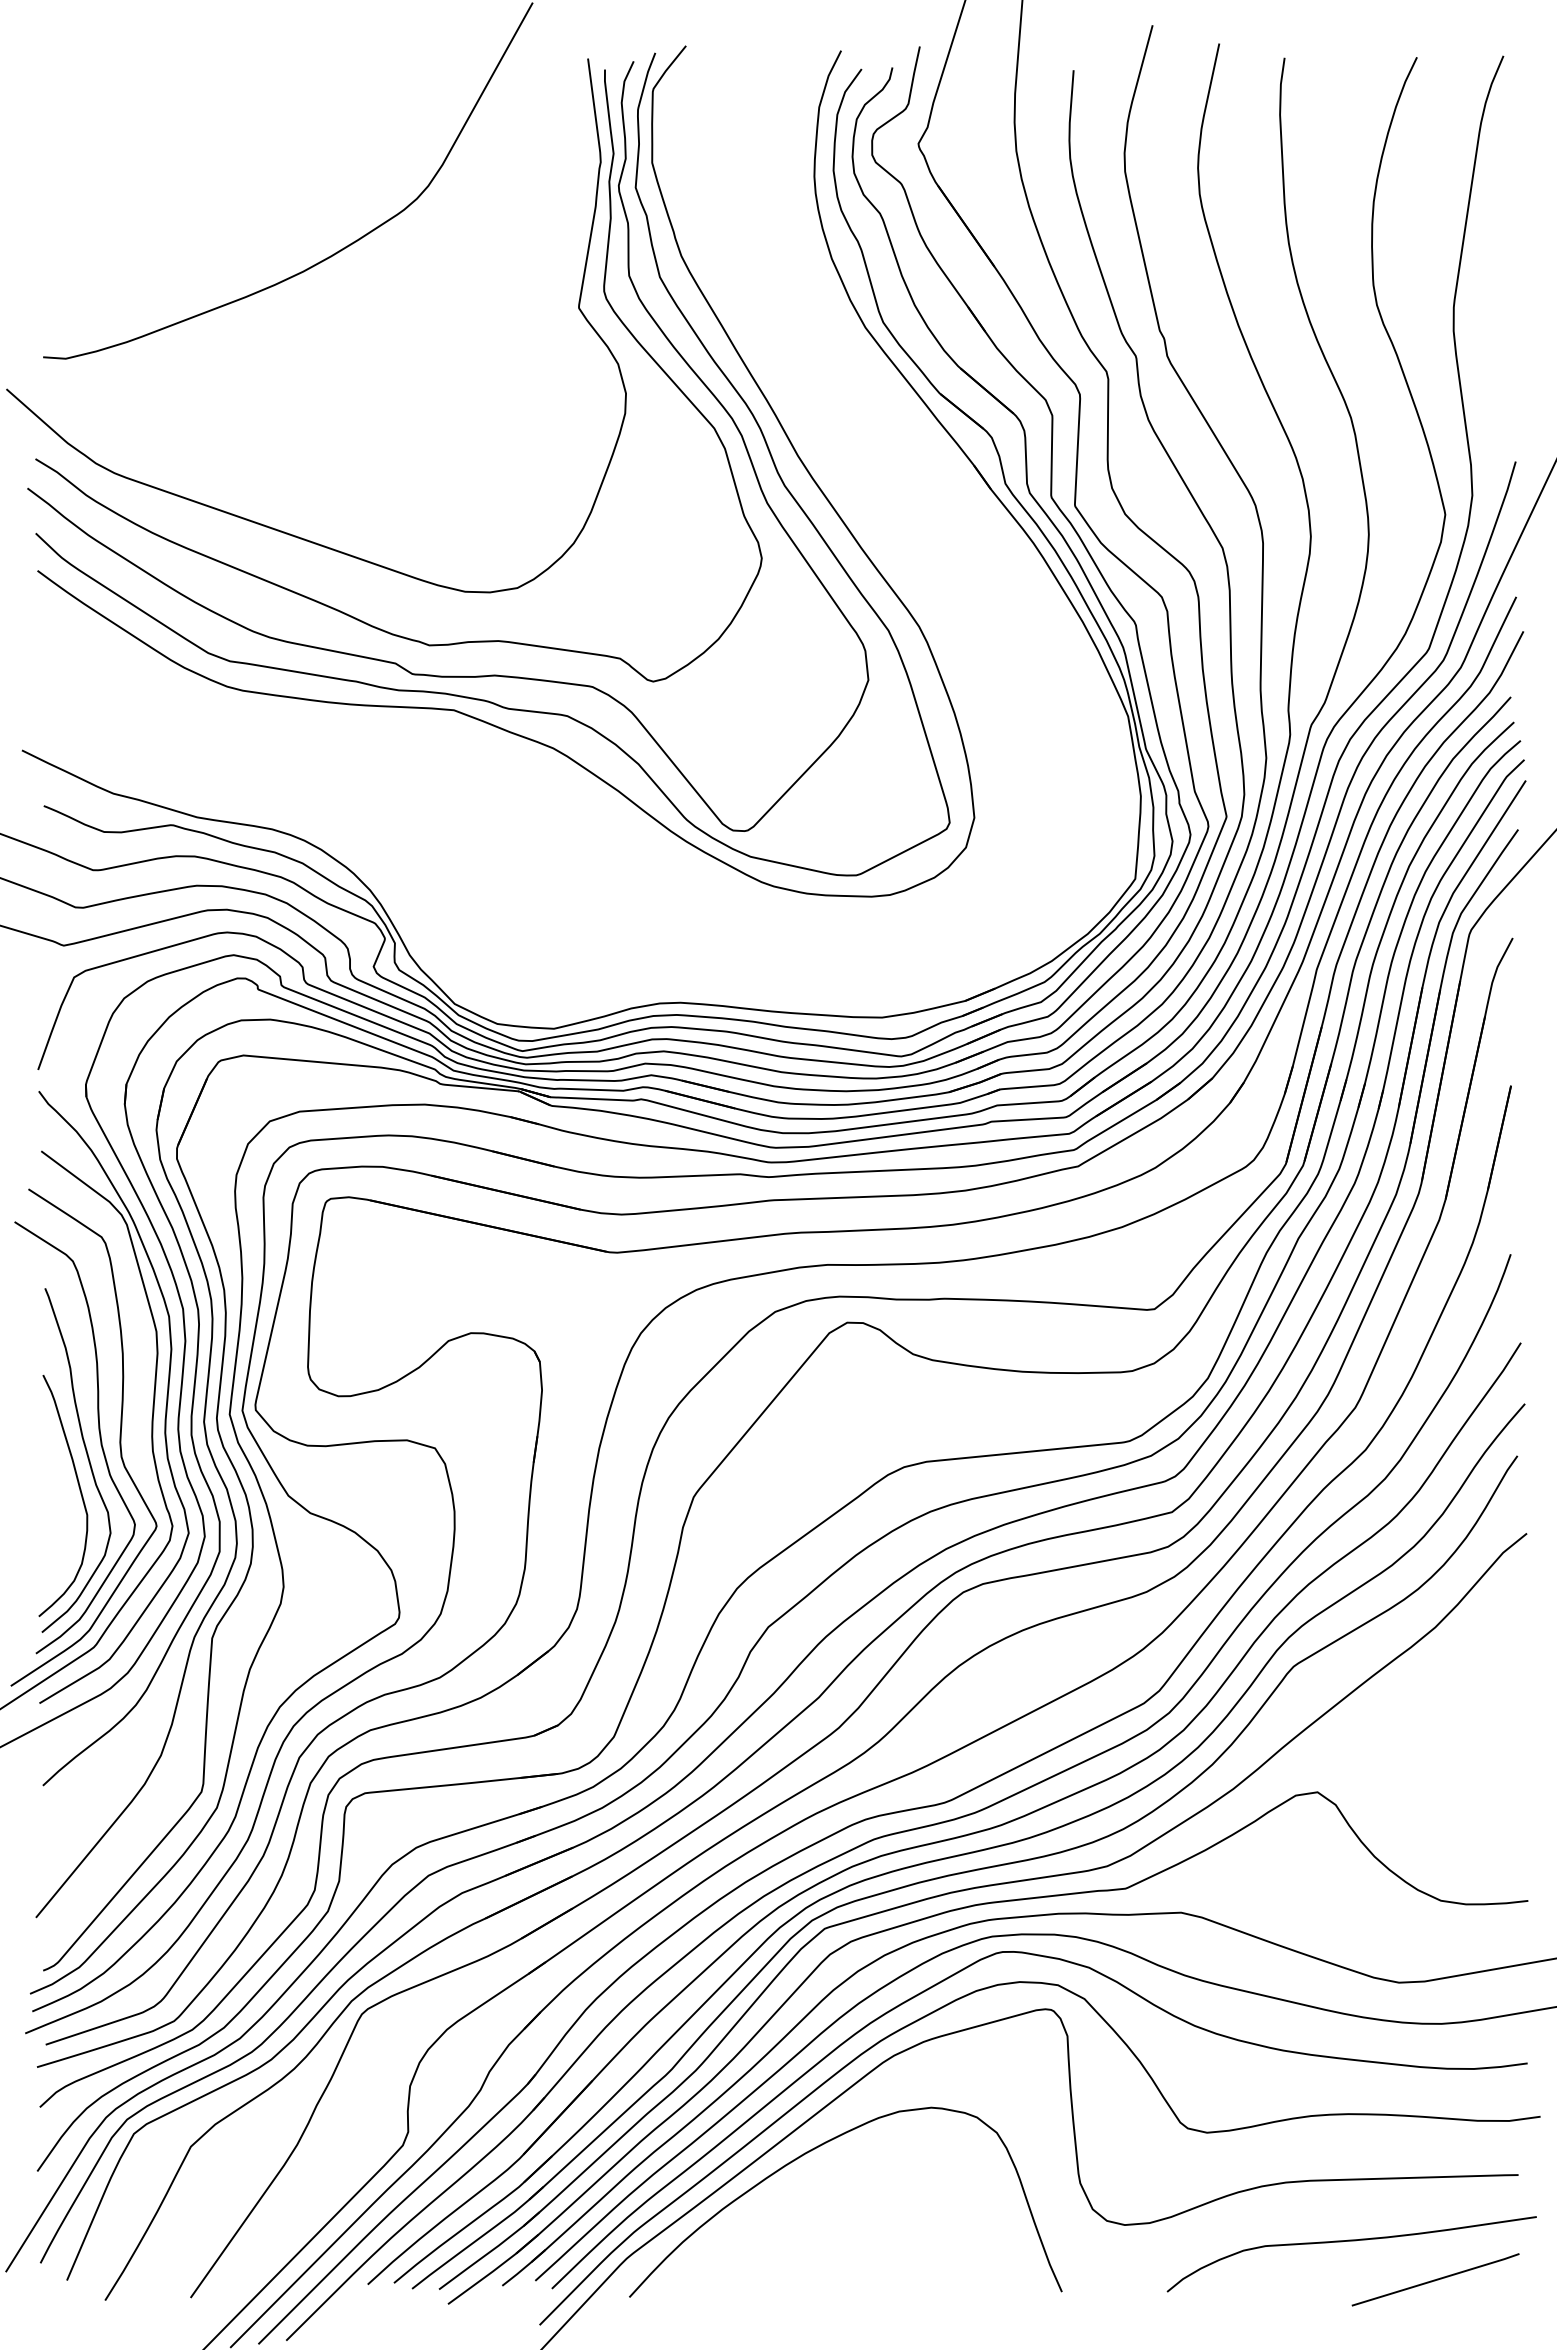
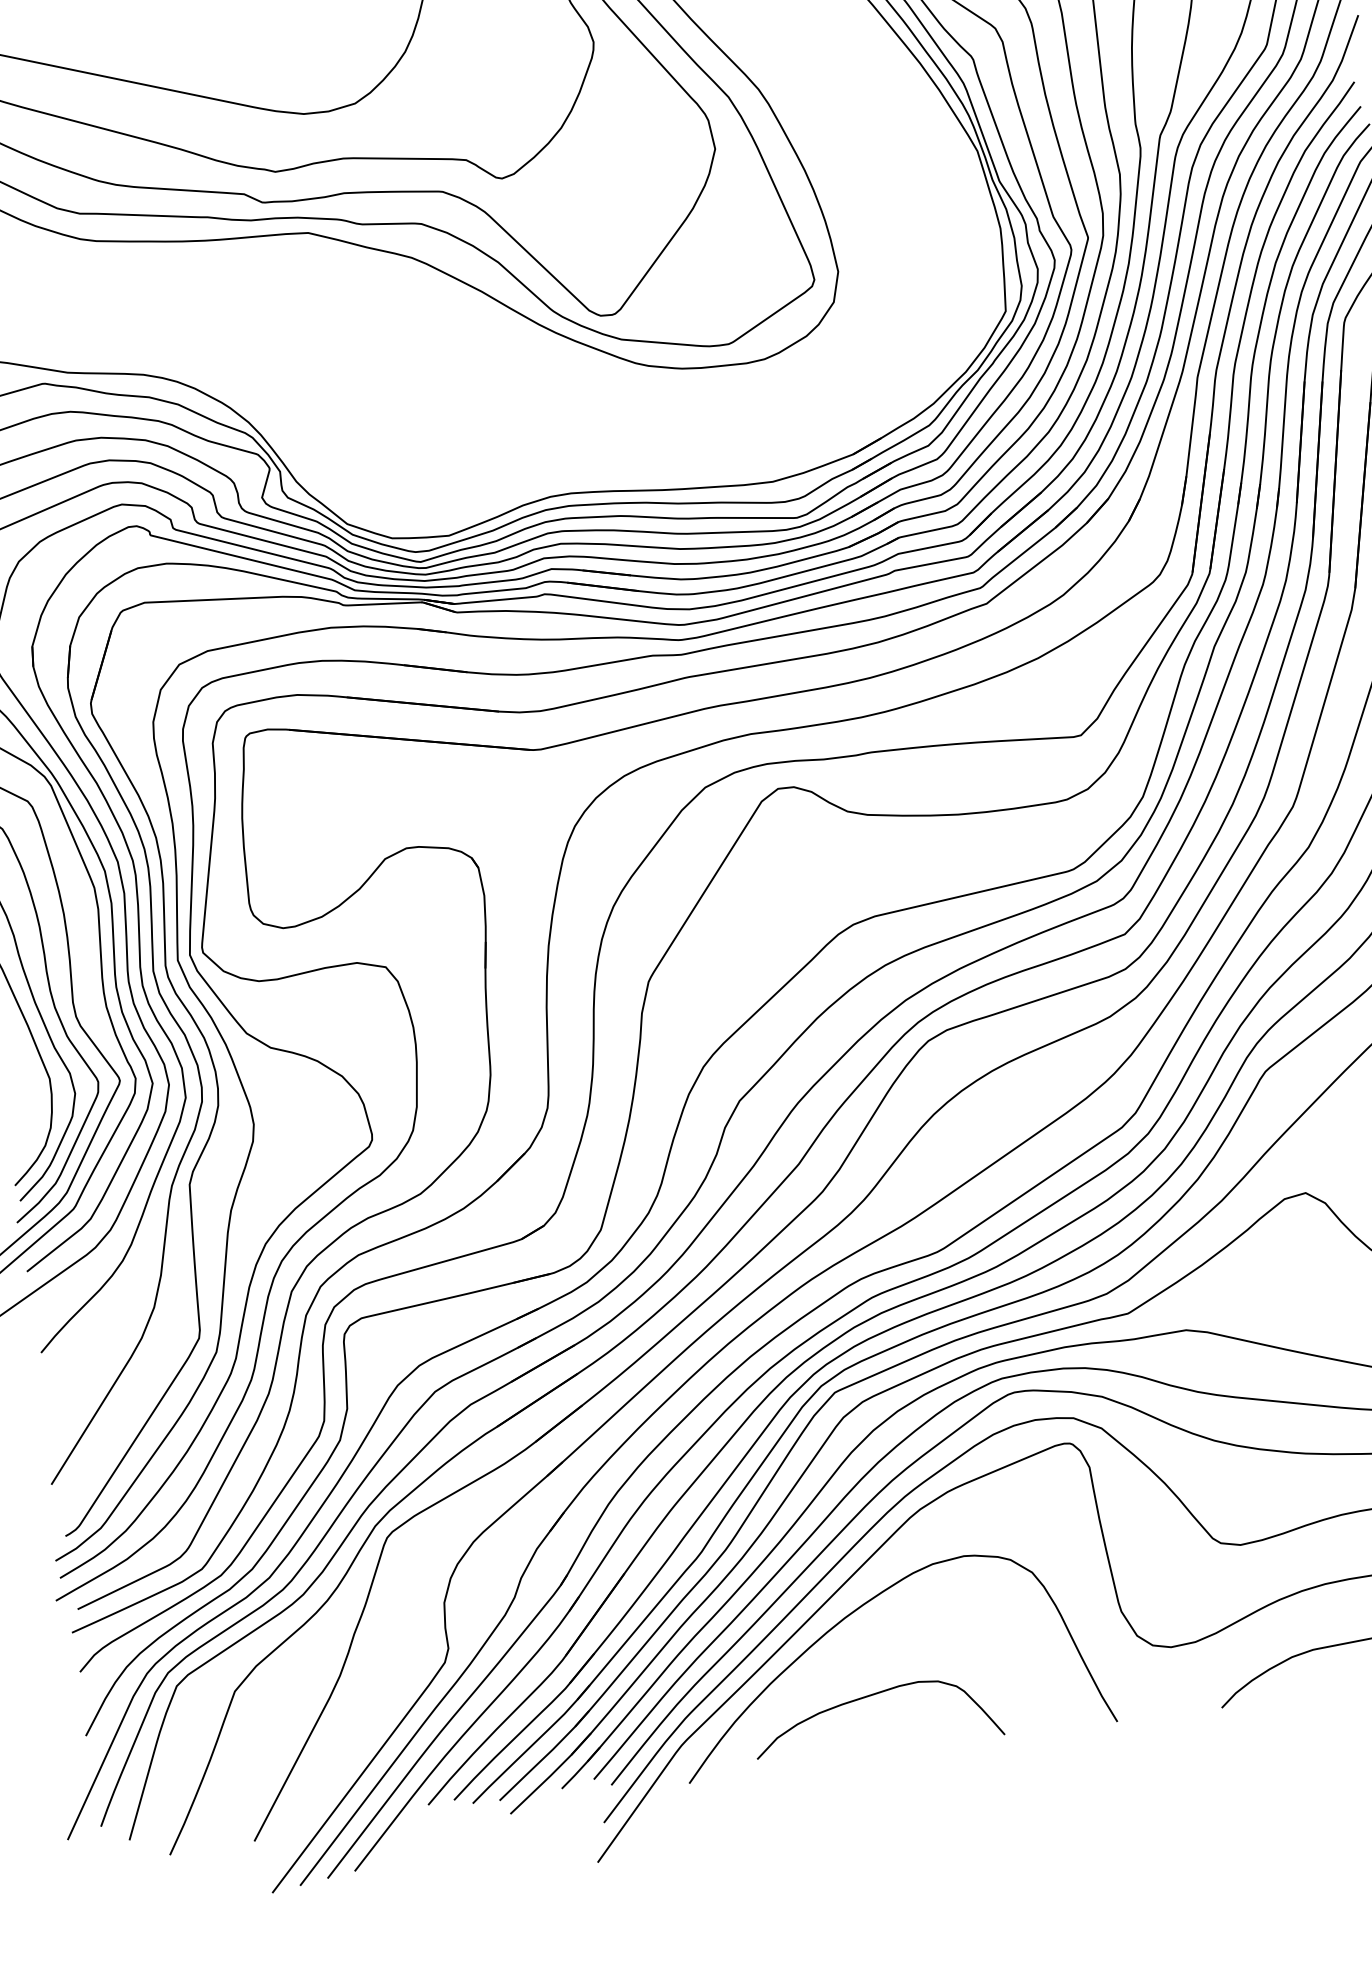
curve: (822, 2234) -> (872, 1696), added

